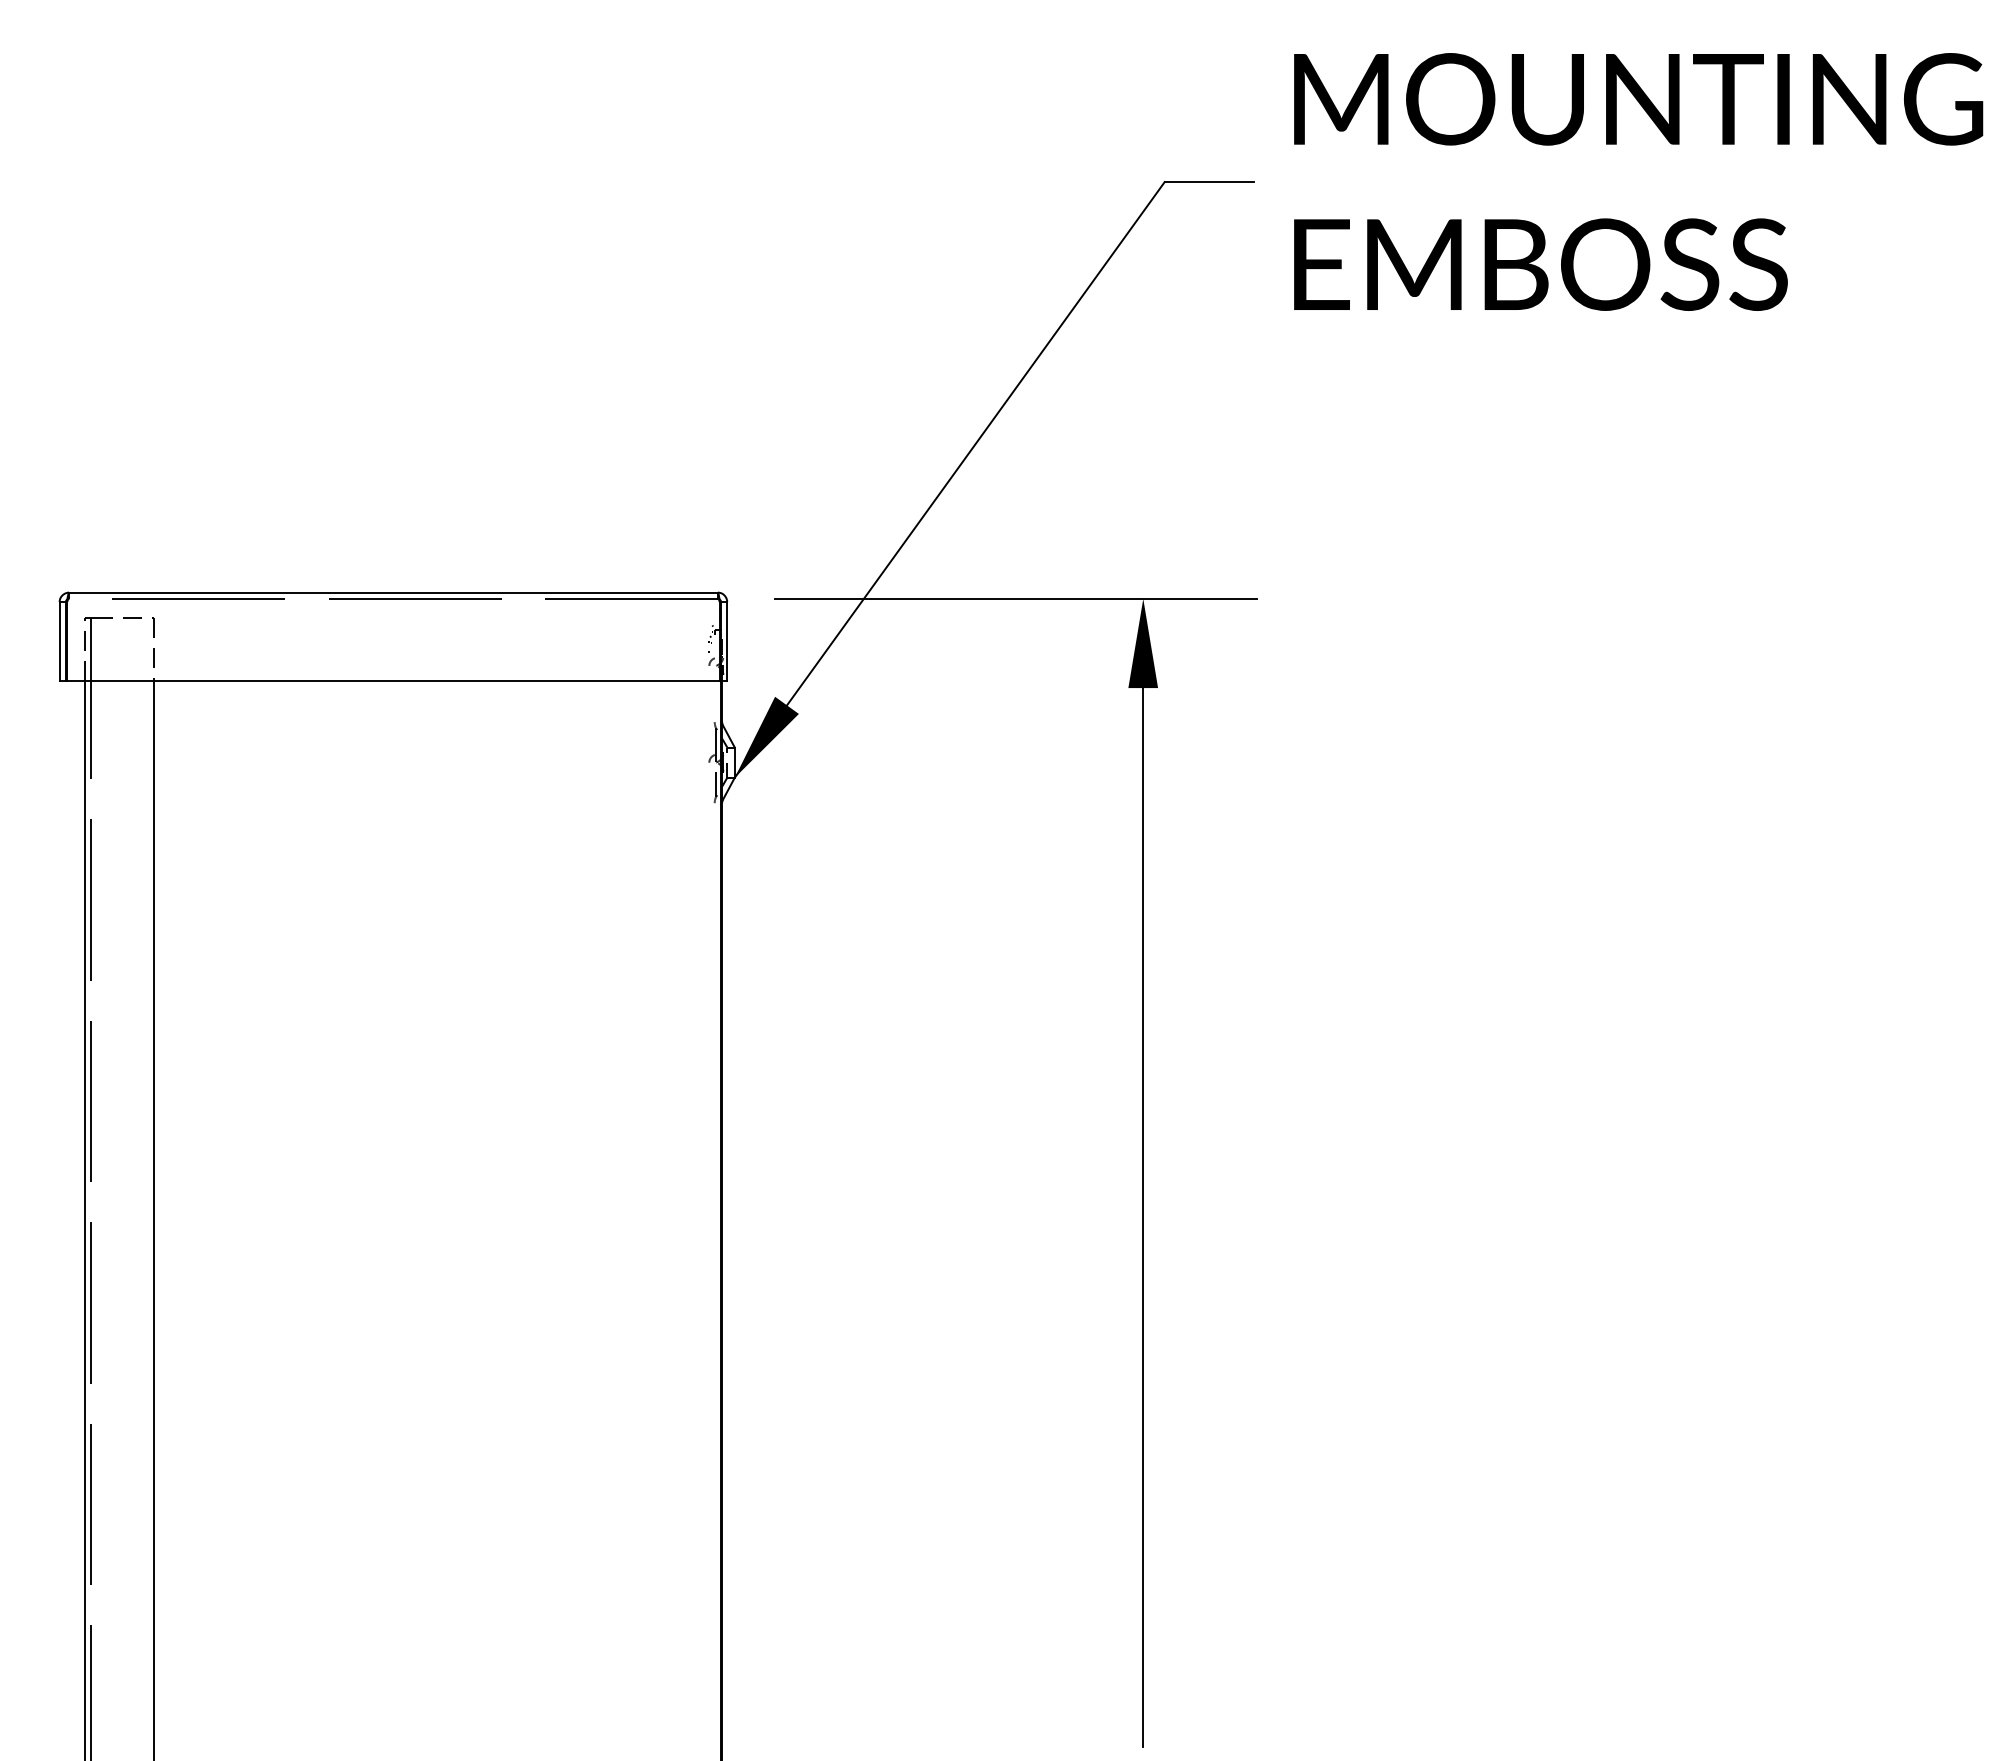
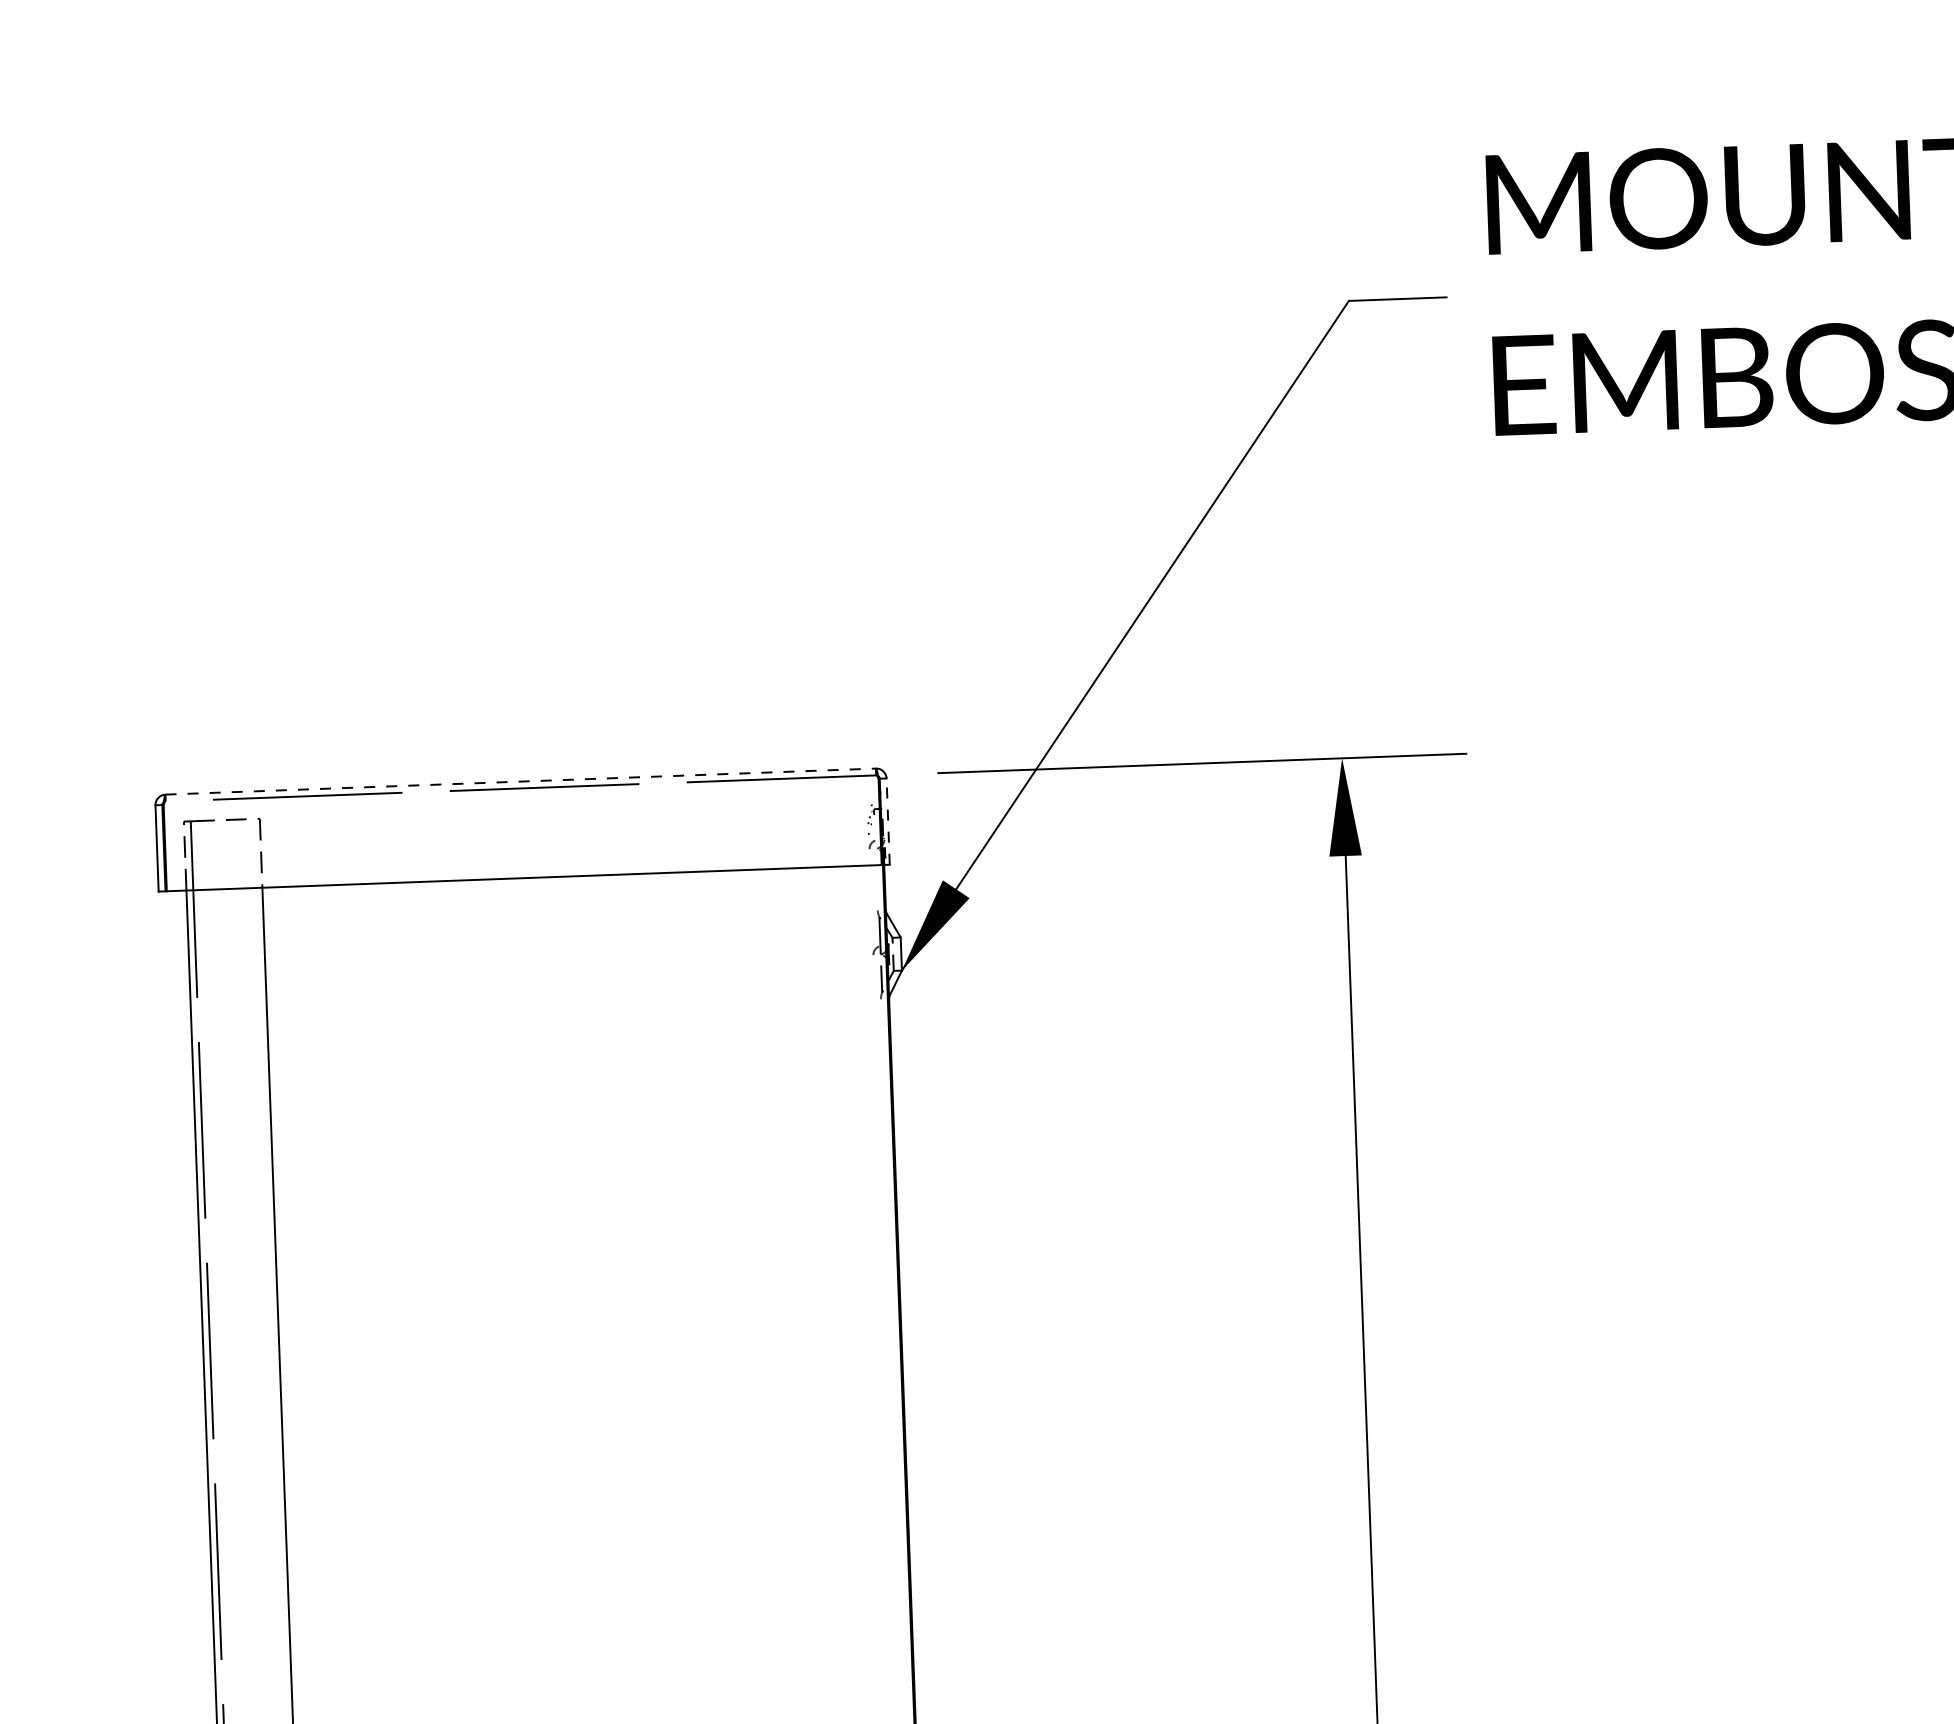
line: (393, 592) -> (520, 781), solid -> dashed
line: (727, 640) -> (888, 820), solid -> dashed

